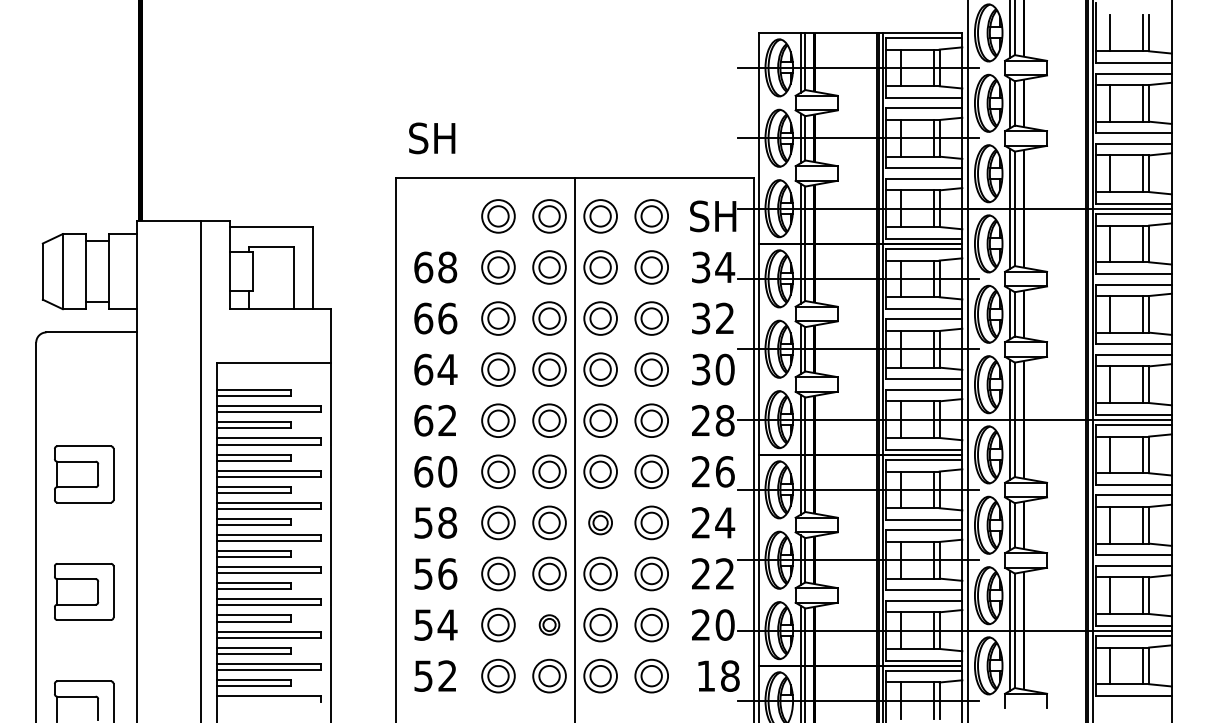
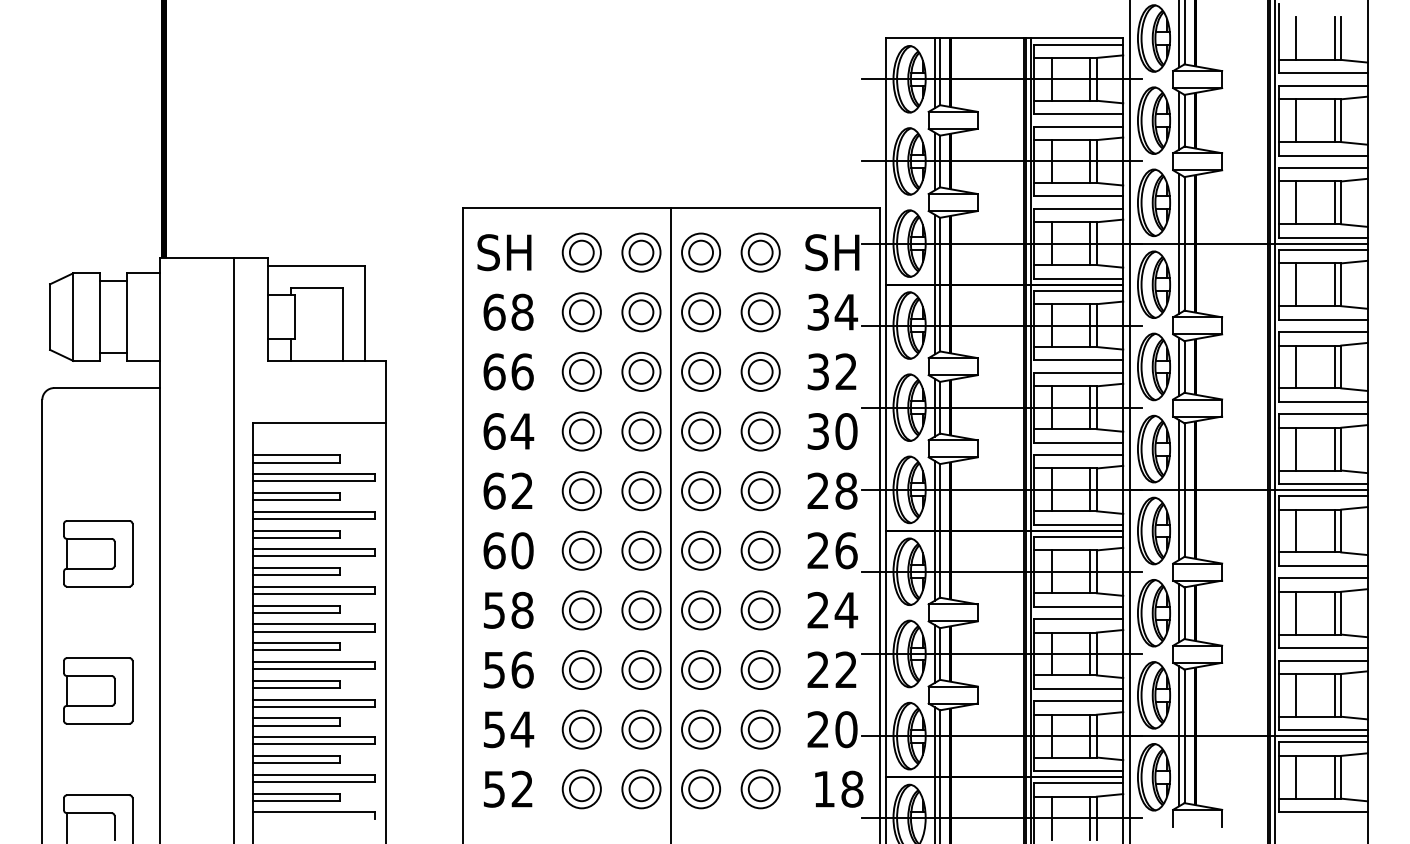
text: (432, 138) -> (504, 252), moved
part: (600, 522) -> (700, 609), size x1.43
part: (549, 624) -> (641, 728), size x1.67

